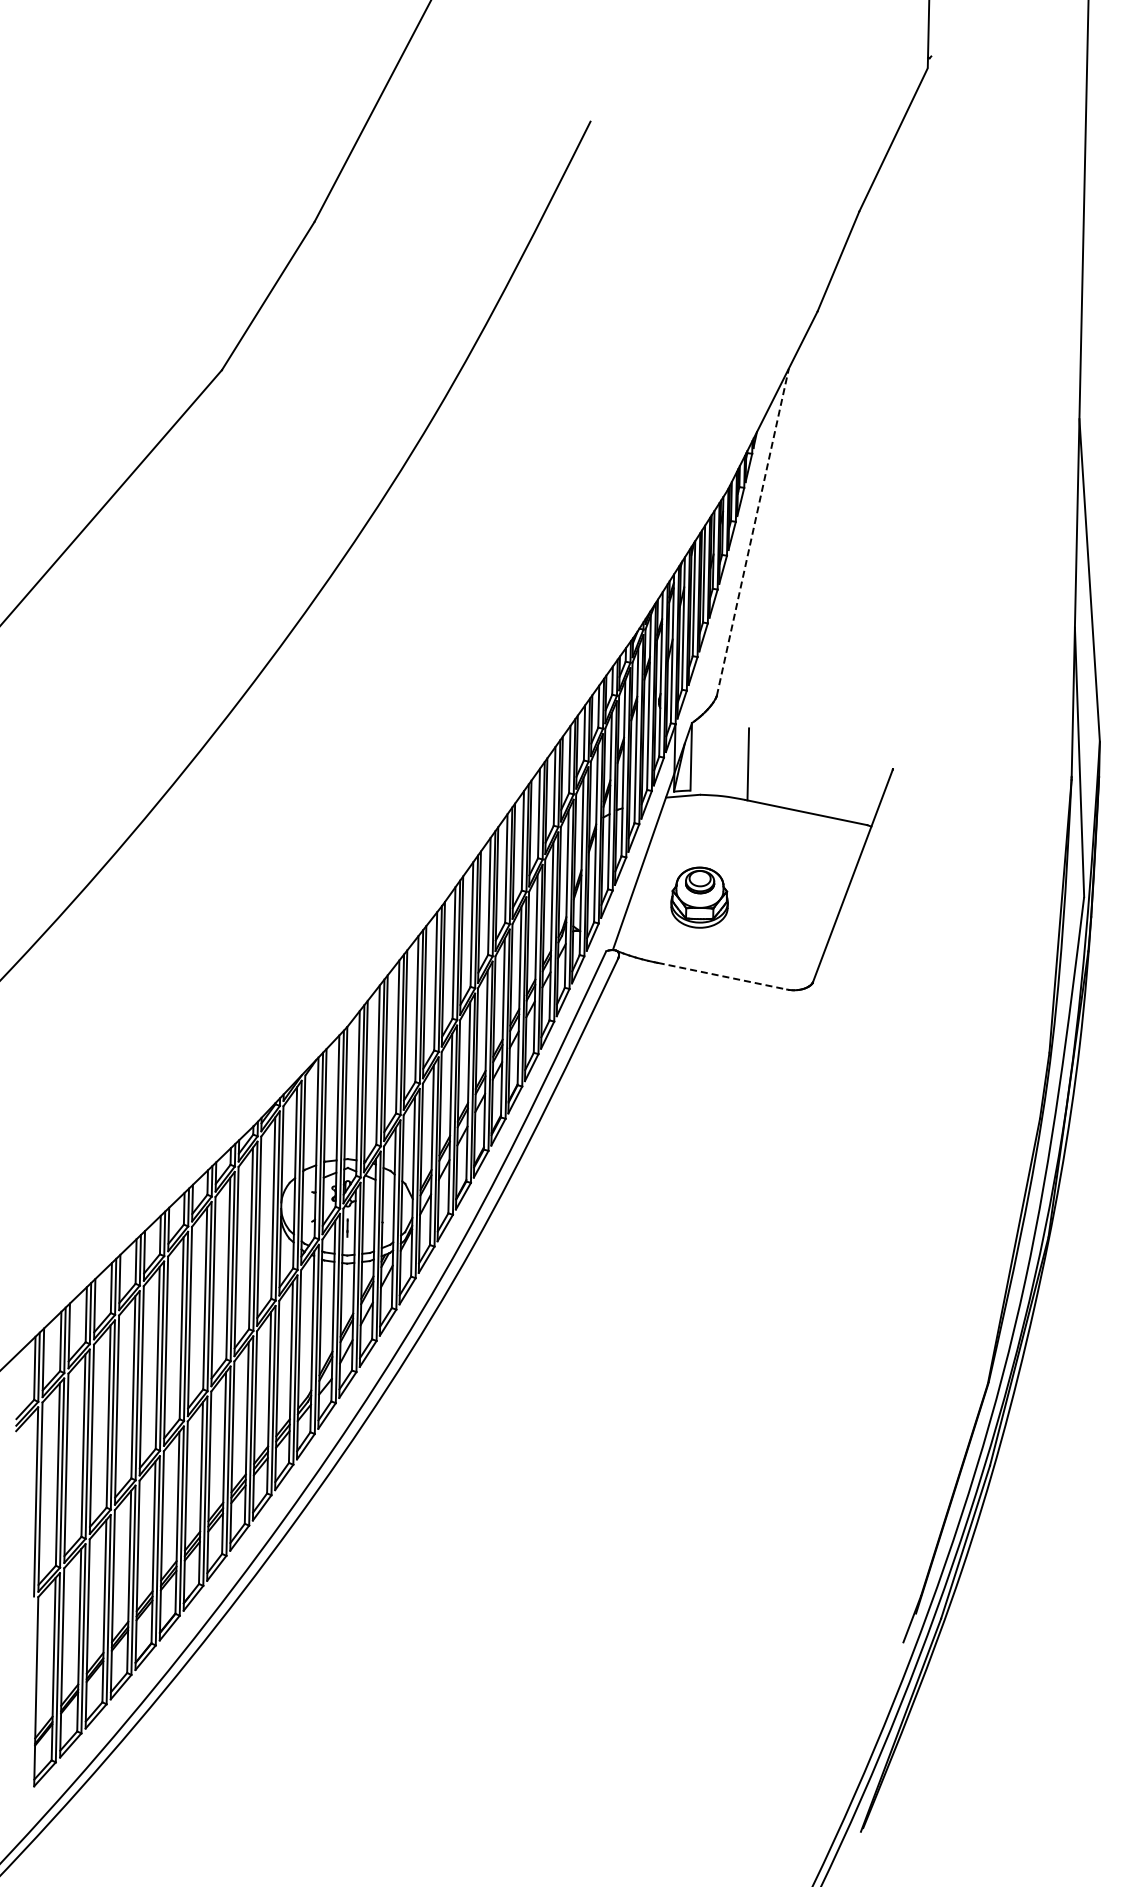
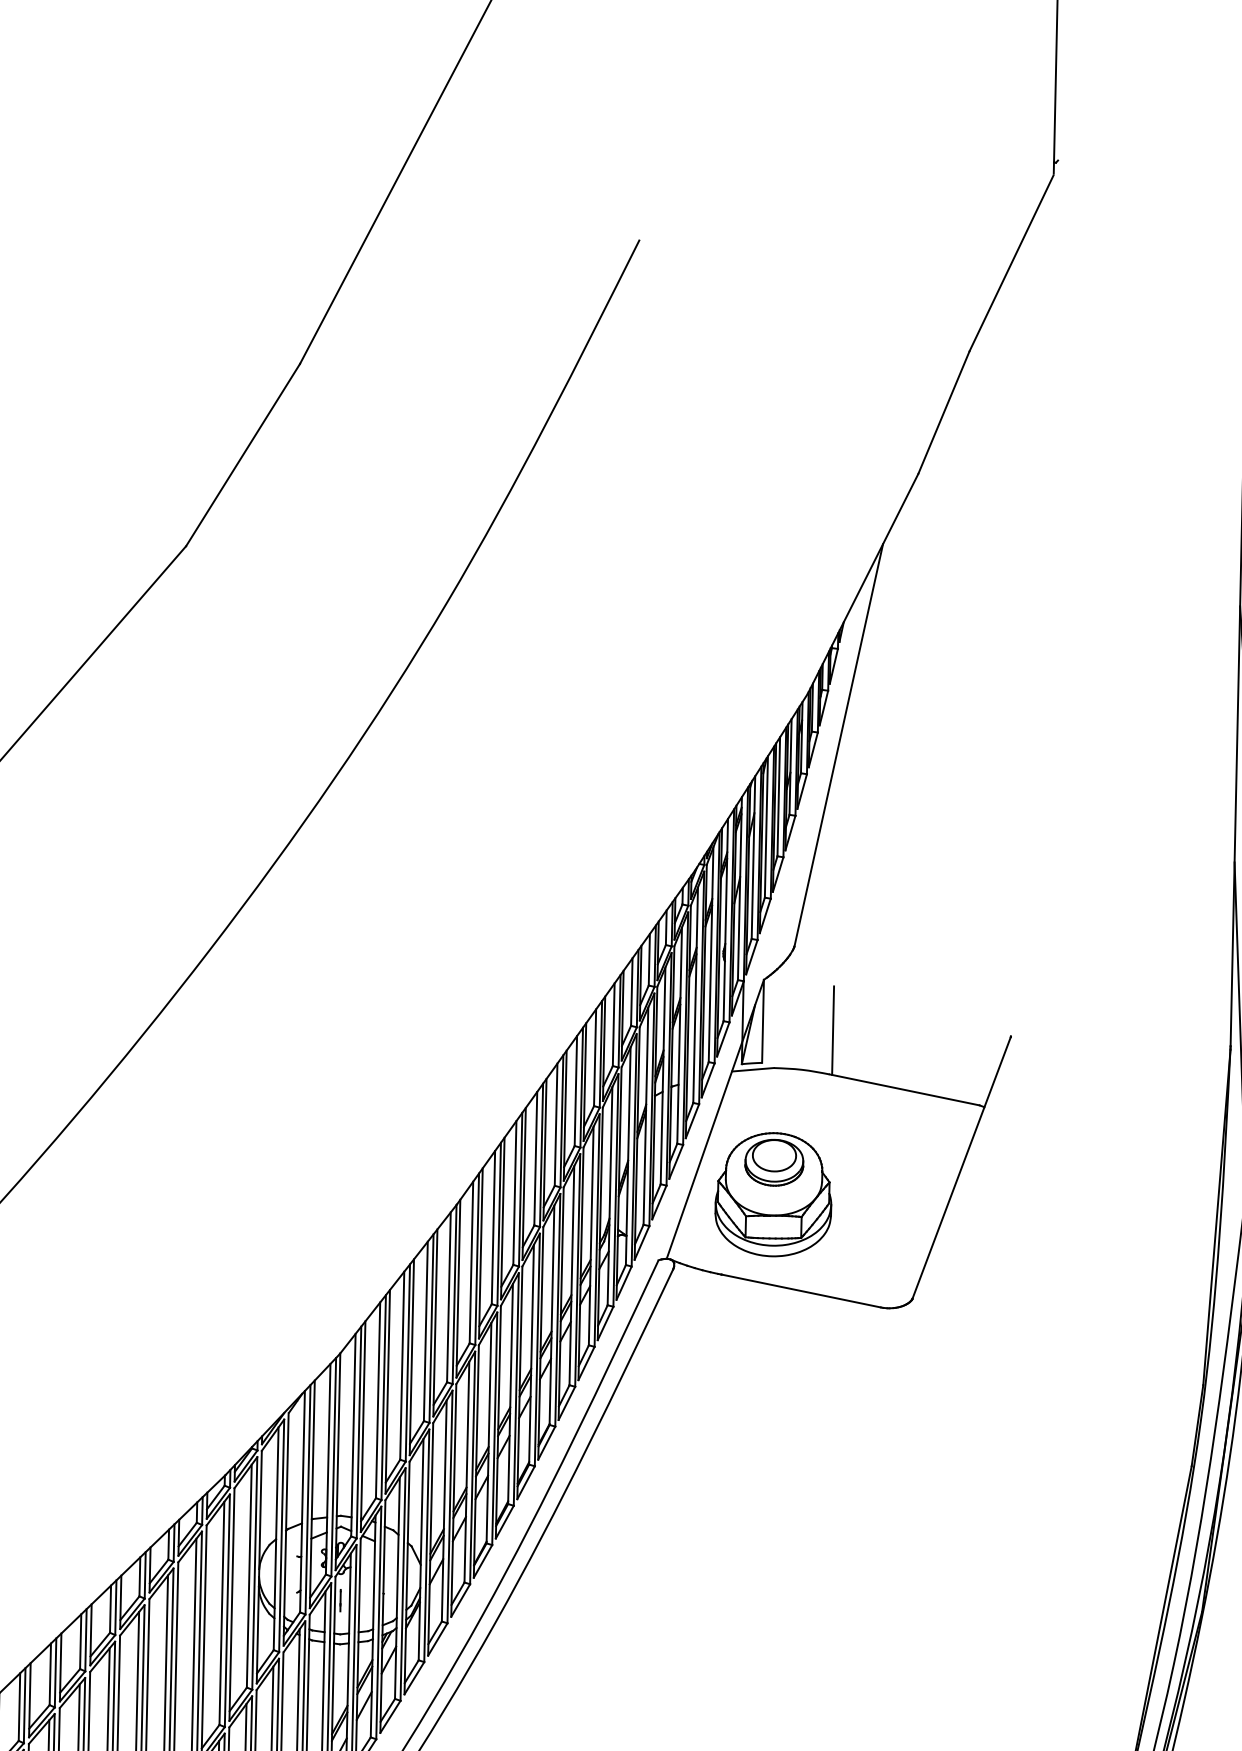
line: (752, 532) -> (838, 745), dashed -> solid
part: (699, 897) -> (773, 1194), size x1.67
line: (722, 976) -> (801, 1291), dashed -> solid

